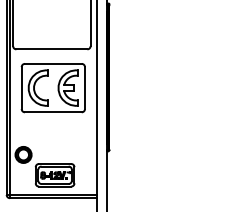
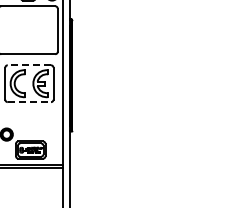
line: (53, 64) -> (29, 65), solid -> dashed
line: (53, 112) -> (29, 102), solid -> dashed

